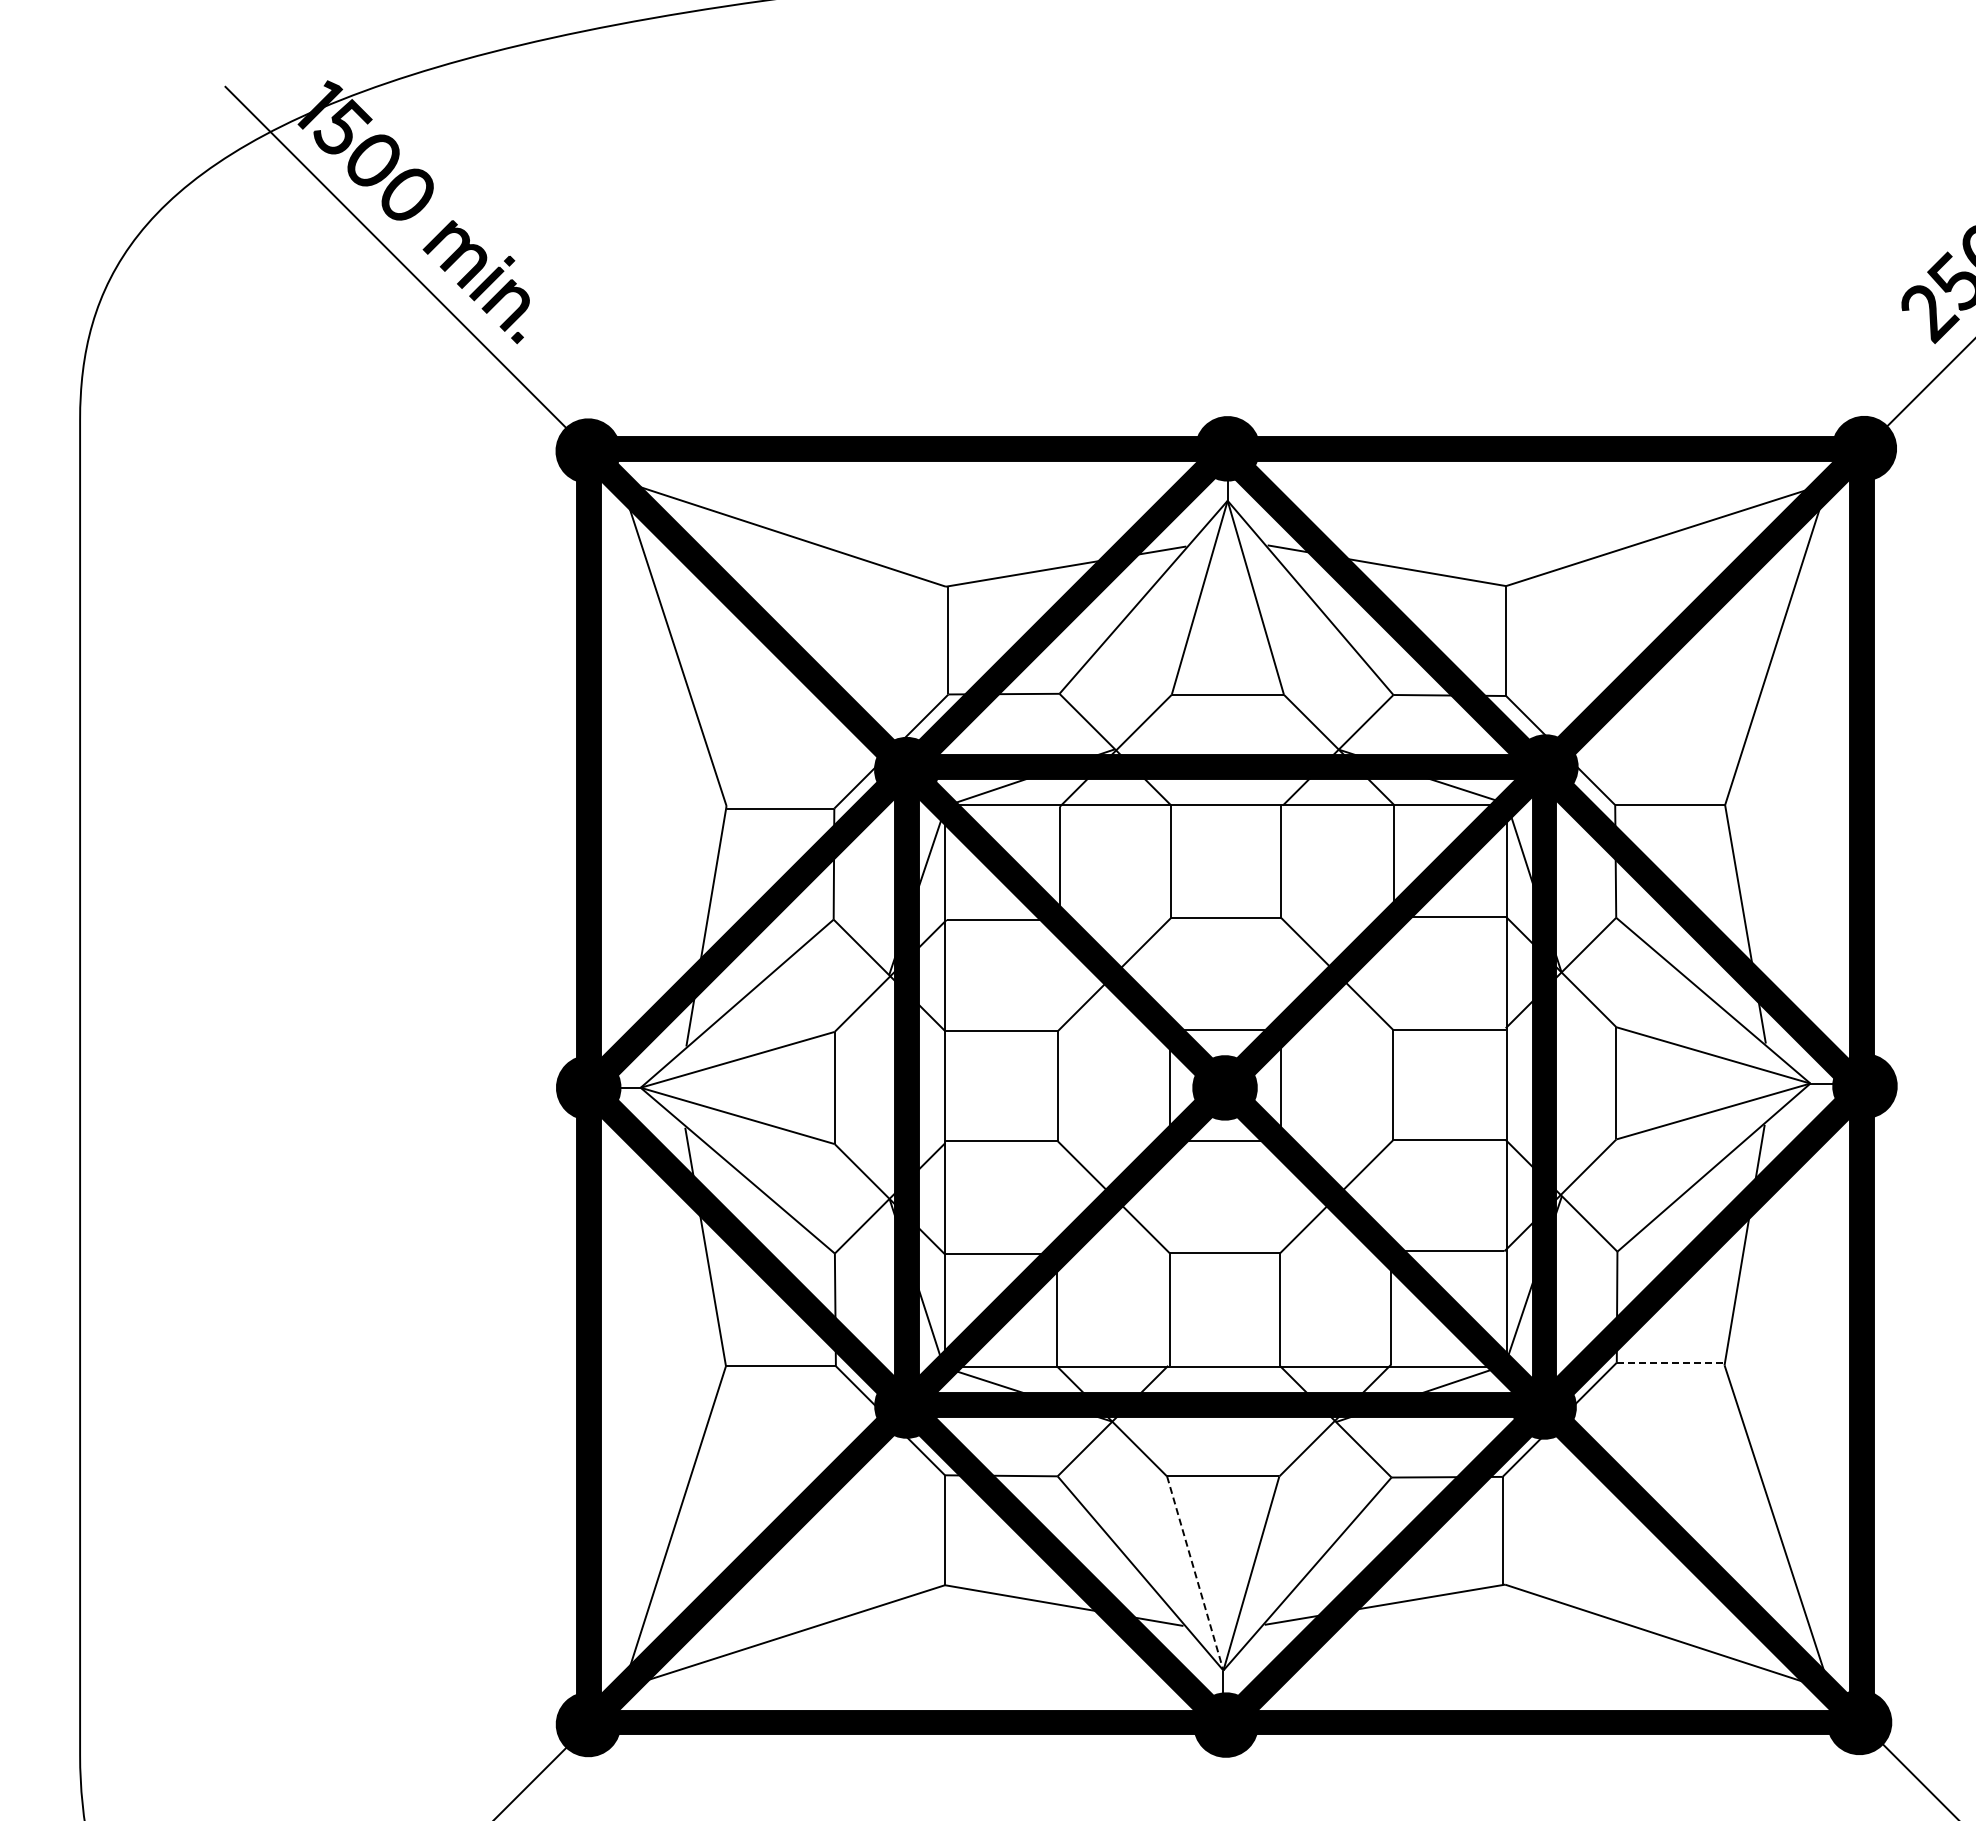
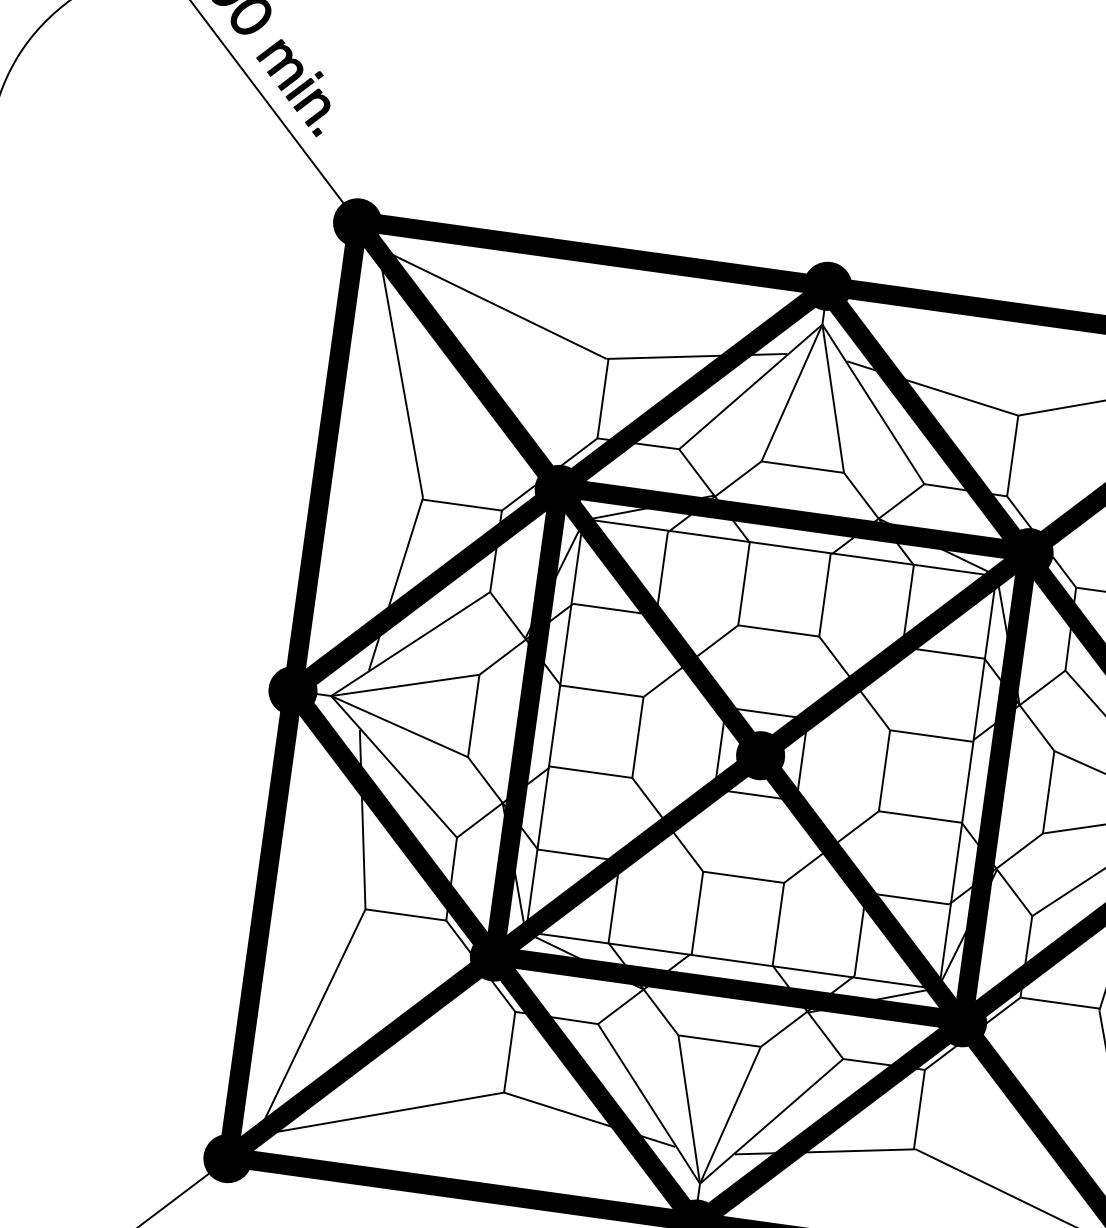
line: (1670, 1362) -> (1059, 1002), dashed -> solid
line: (1195, 1573) -> (689, 1109), dashed -> solid

